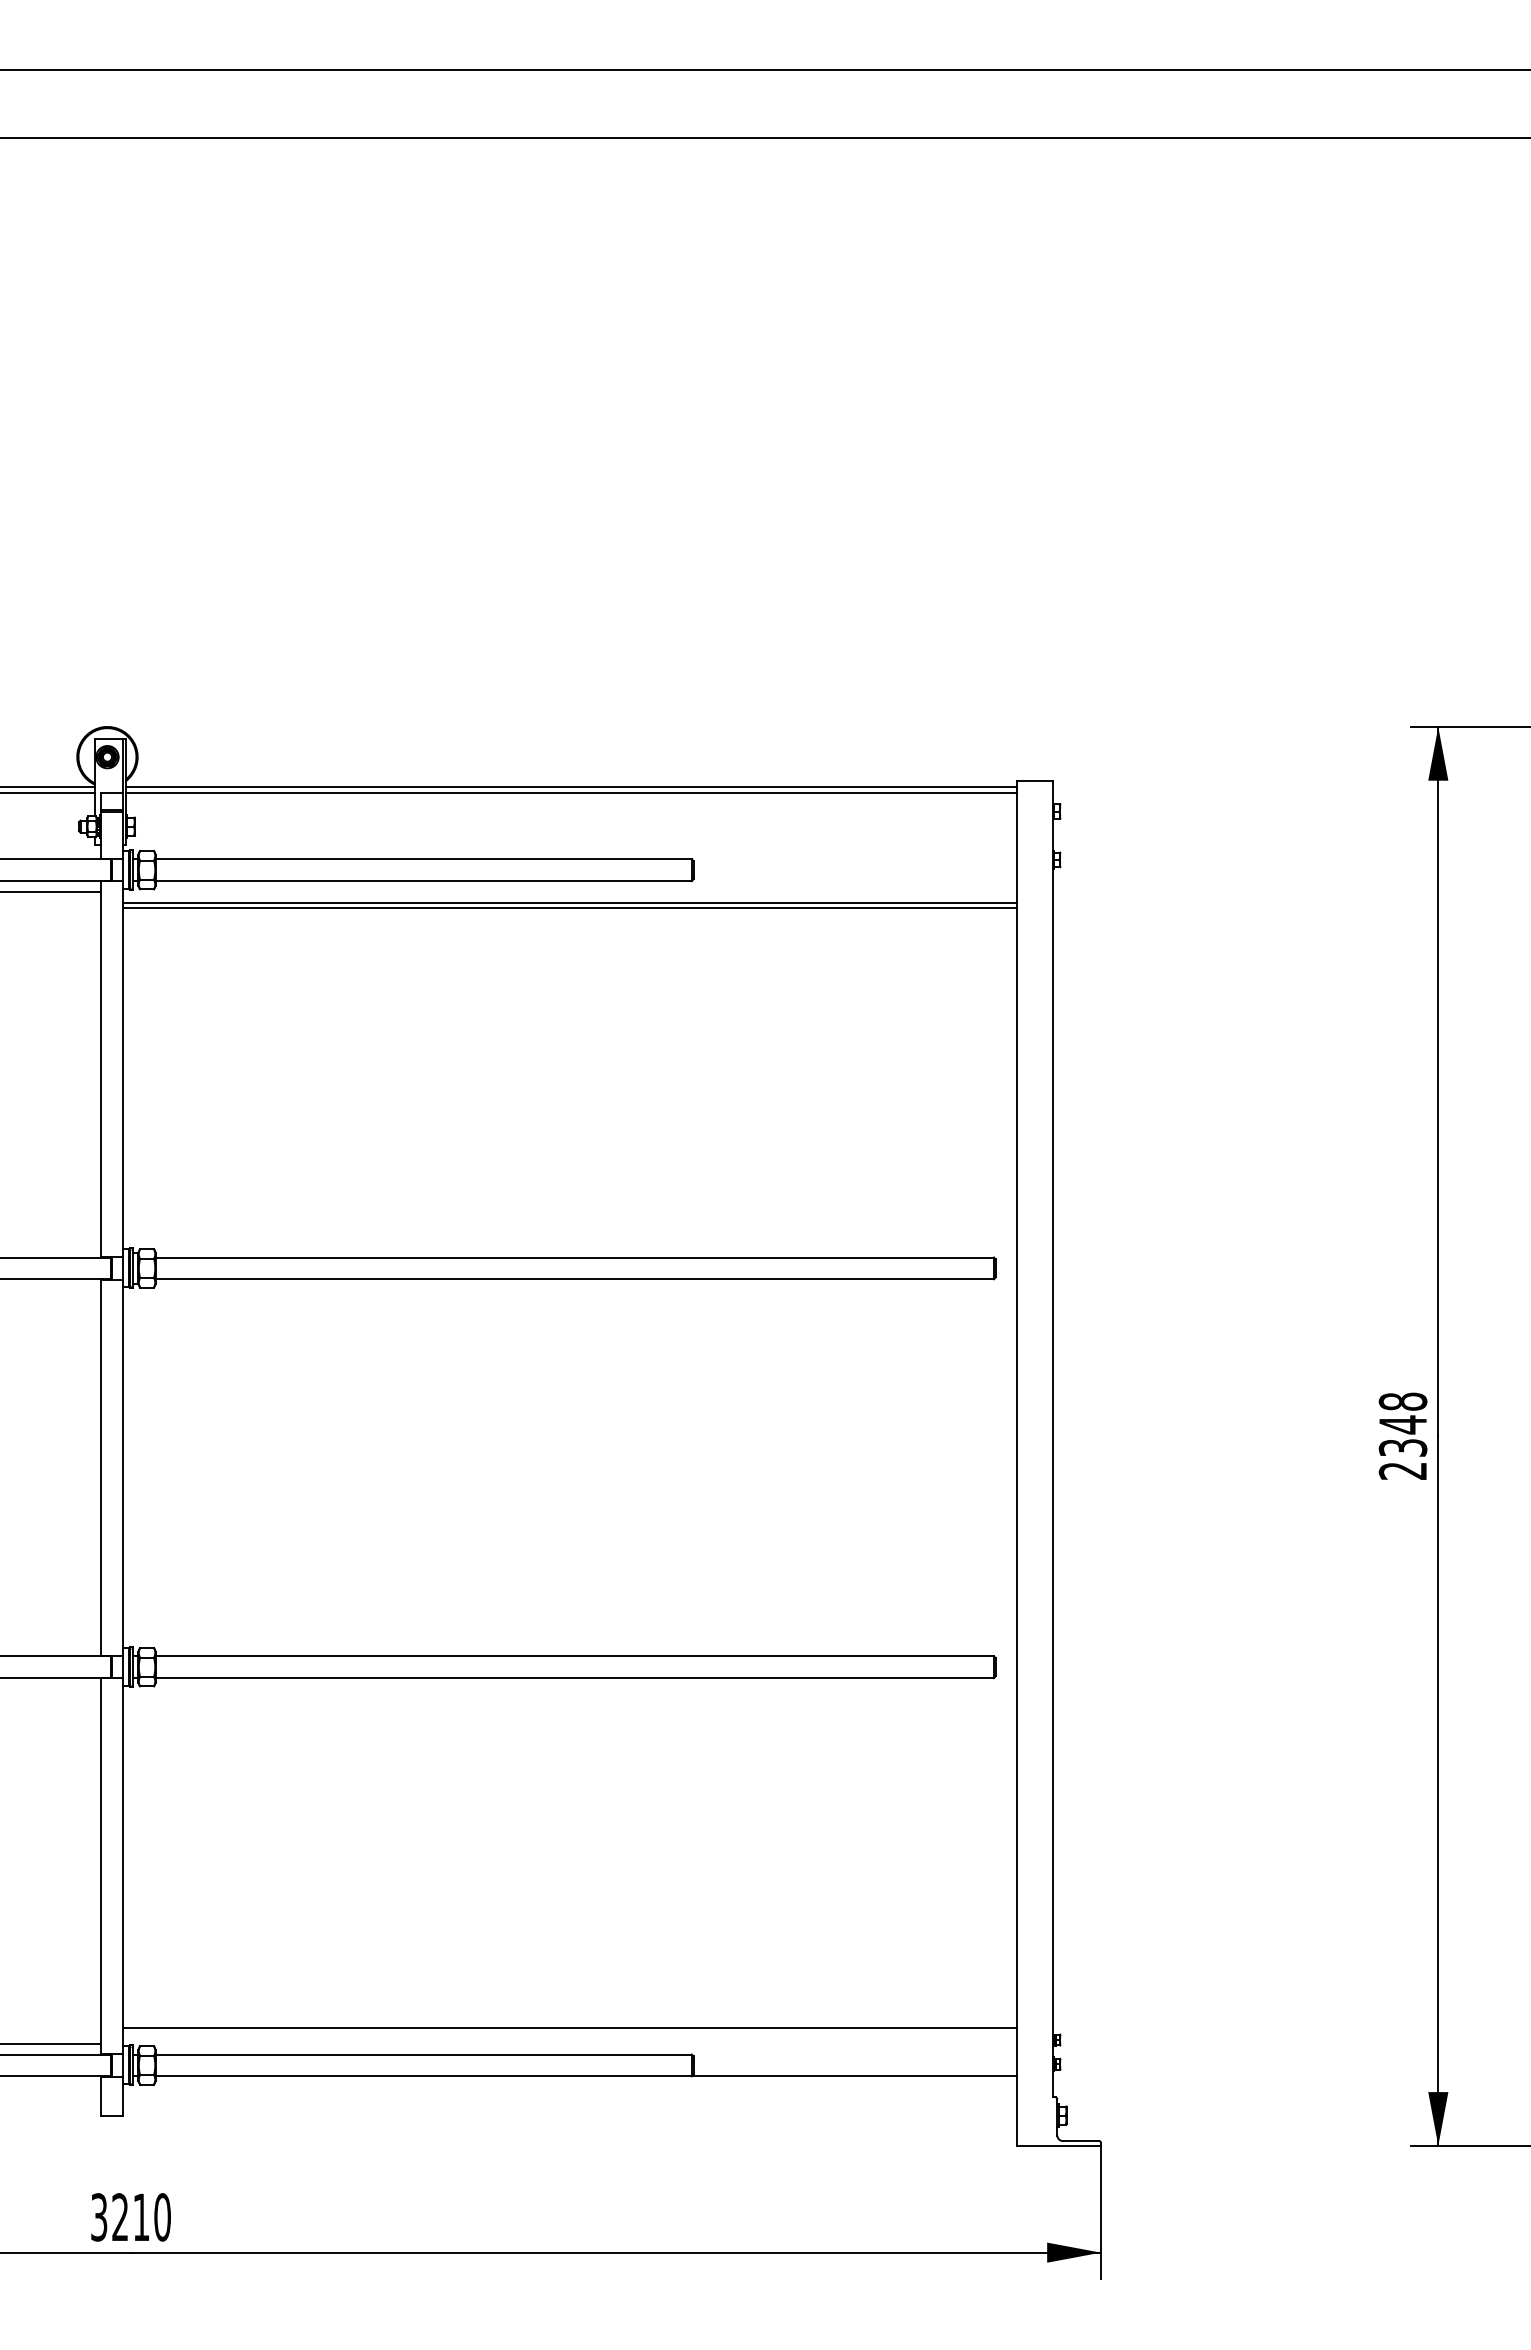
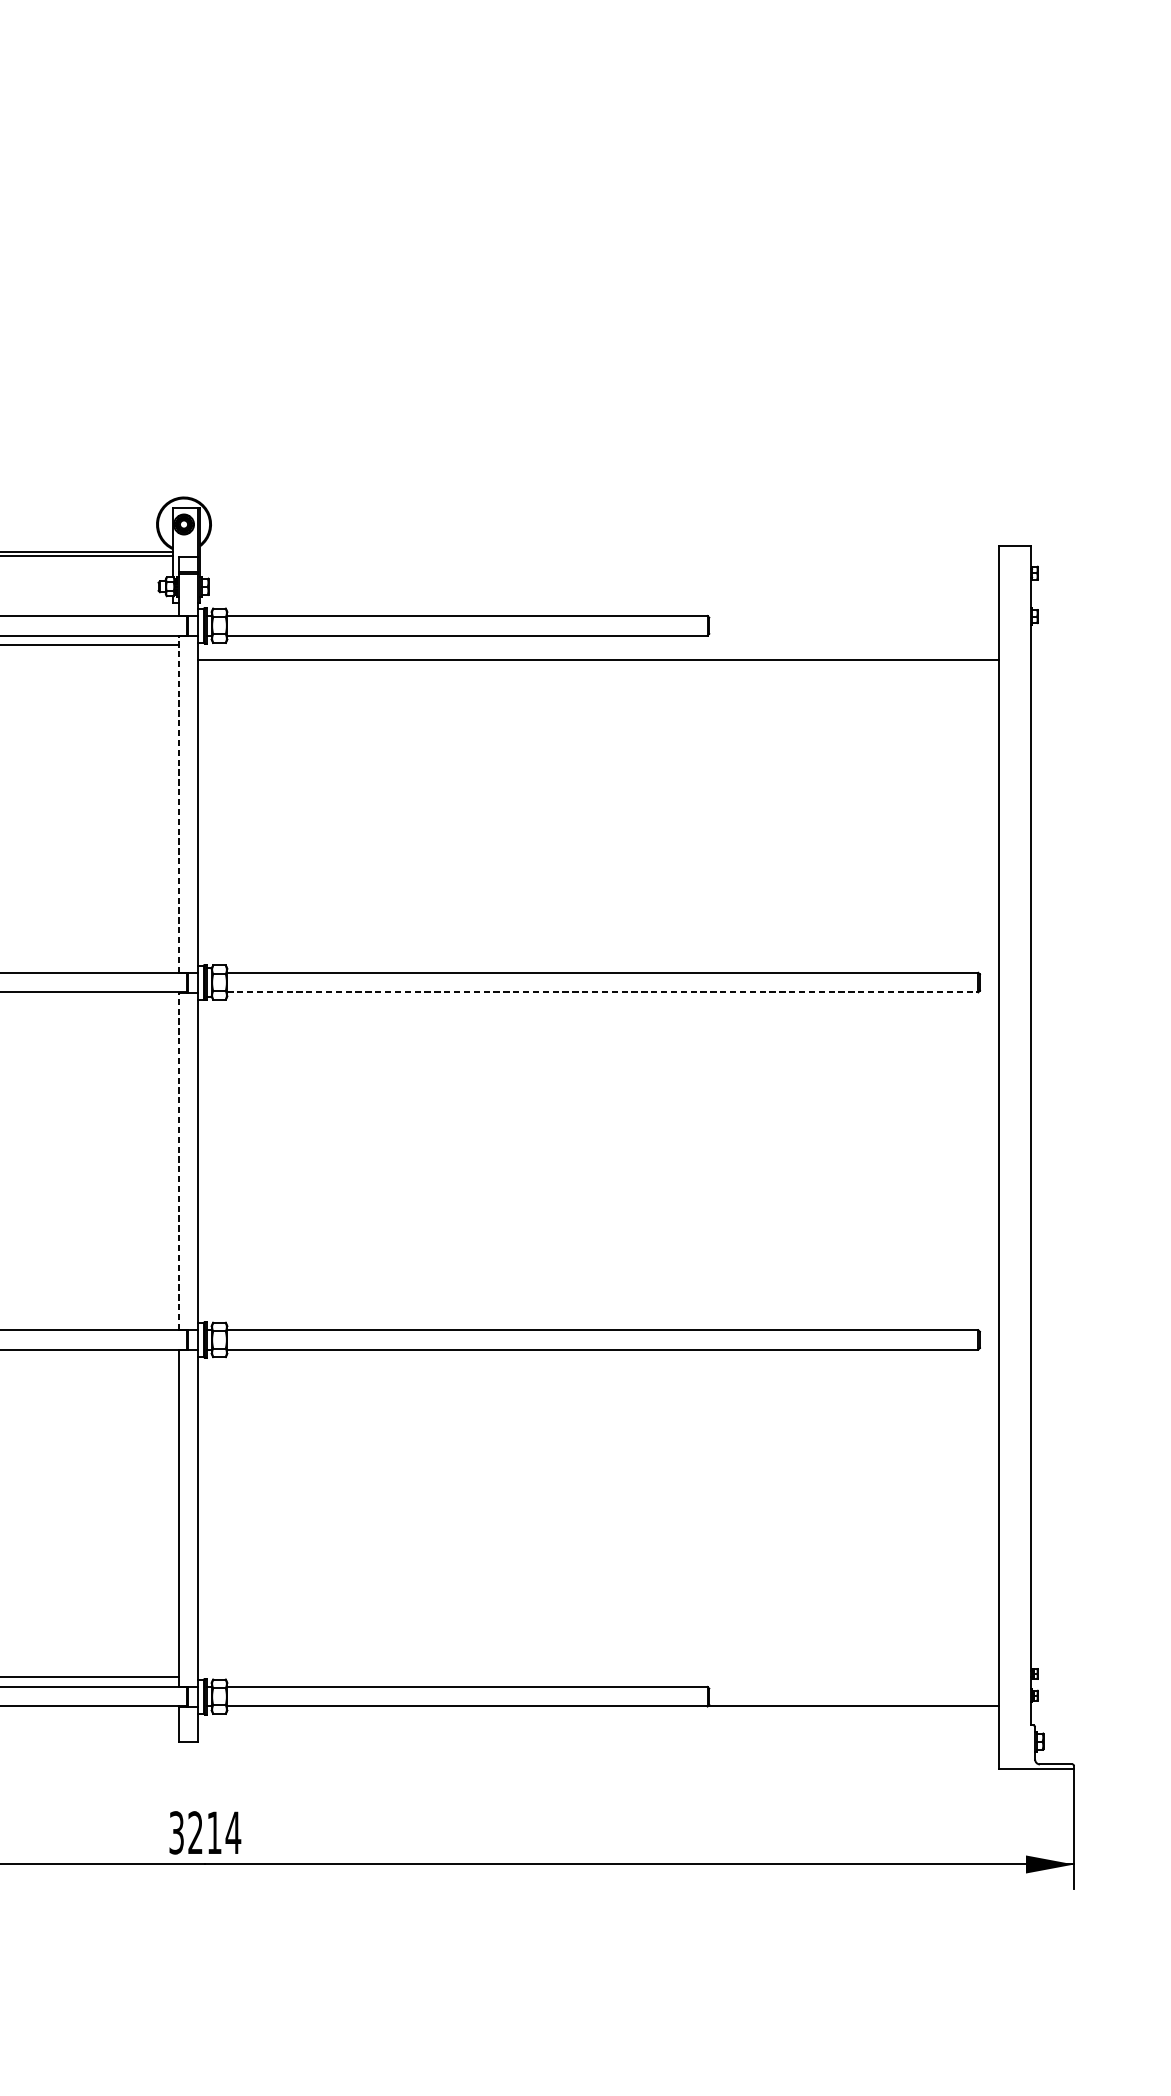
line: (571, 787) -> (599, 551), removed
line: (571, 792) -> (599, 556), removed
line: (569, 903) -> (598, 655), removed
line: (101, 1068) -> (178, 803), solid -> dashed
line: (575, 1279) -> (603, 992), solid -> dashed
line: (101, 1467) -> (178, 1160), solid -> dashed
line: (569, 2027) -> (598, 1662), removed
text: (162, 2217) -> (233, 1832), 3210 -> 3214

